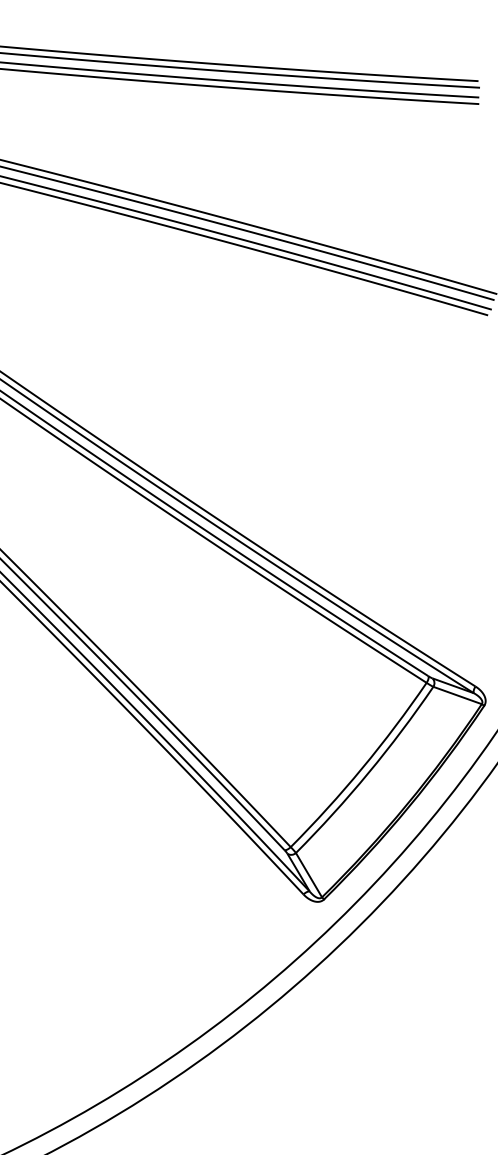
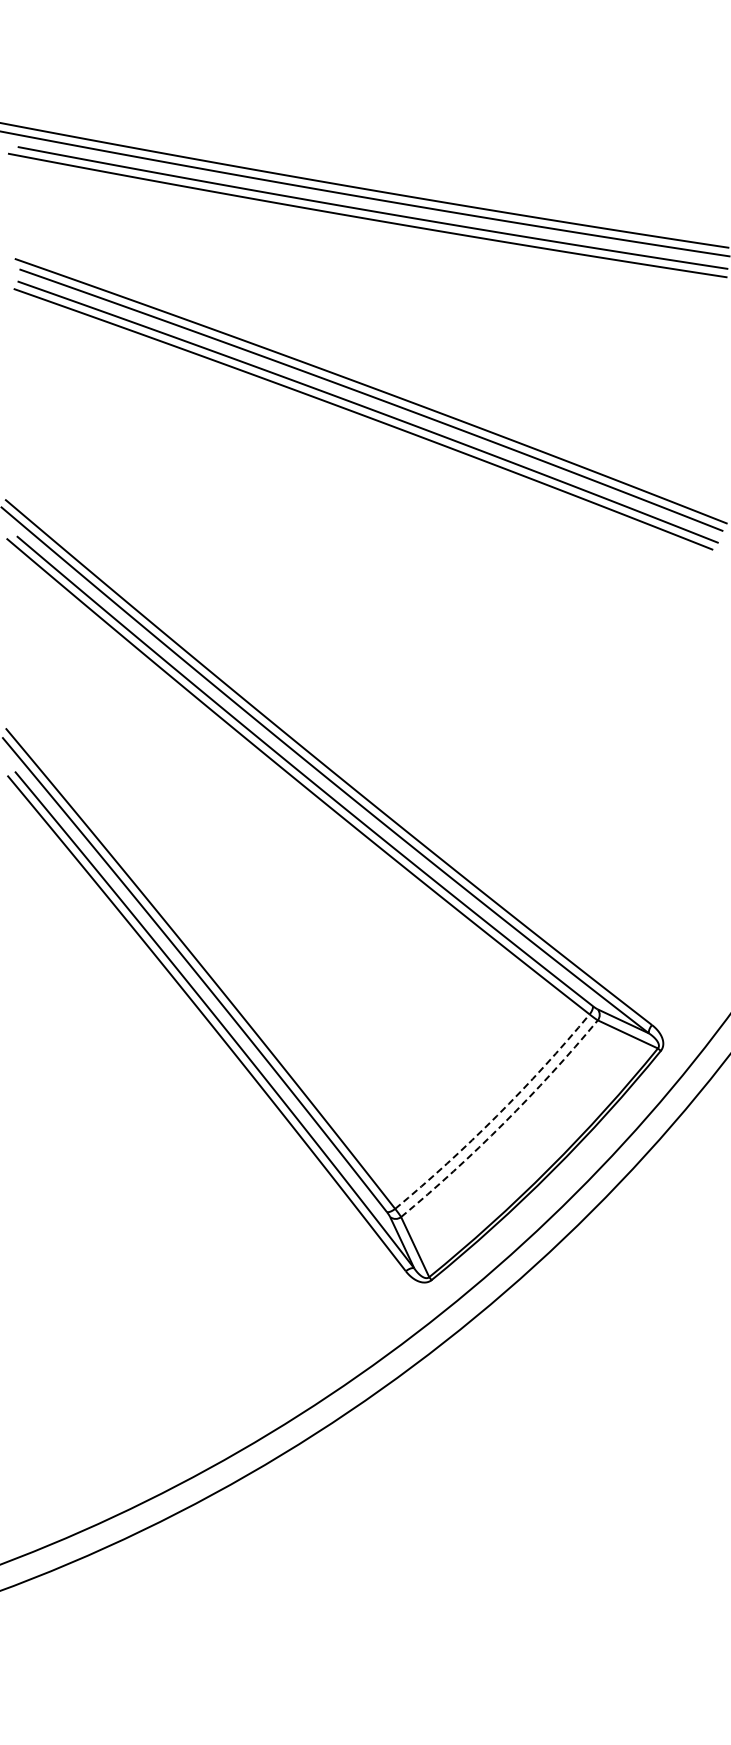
arc: (362, 768) -> (496, 1116), solid -> dashed
arc: (368, 773) -> (503, 1123), solid -> dashed

